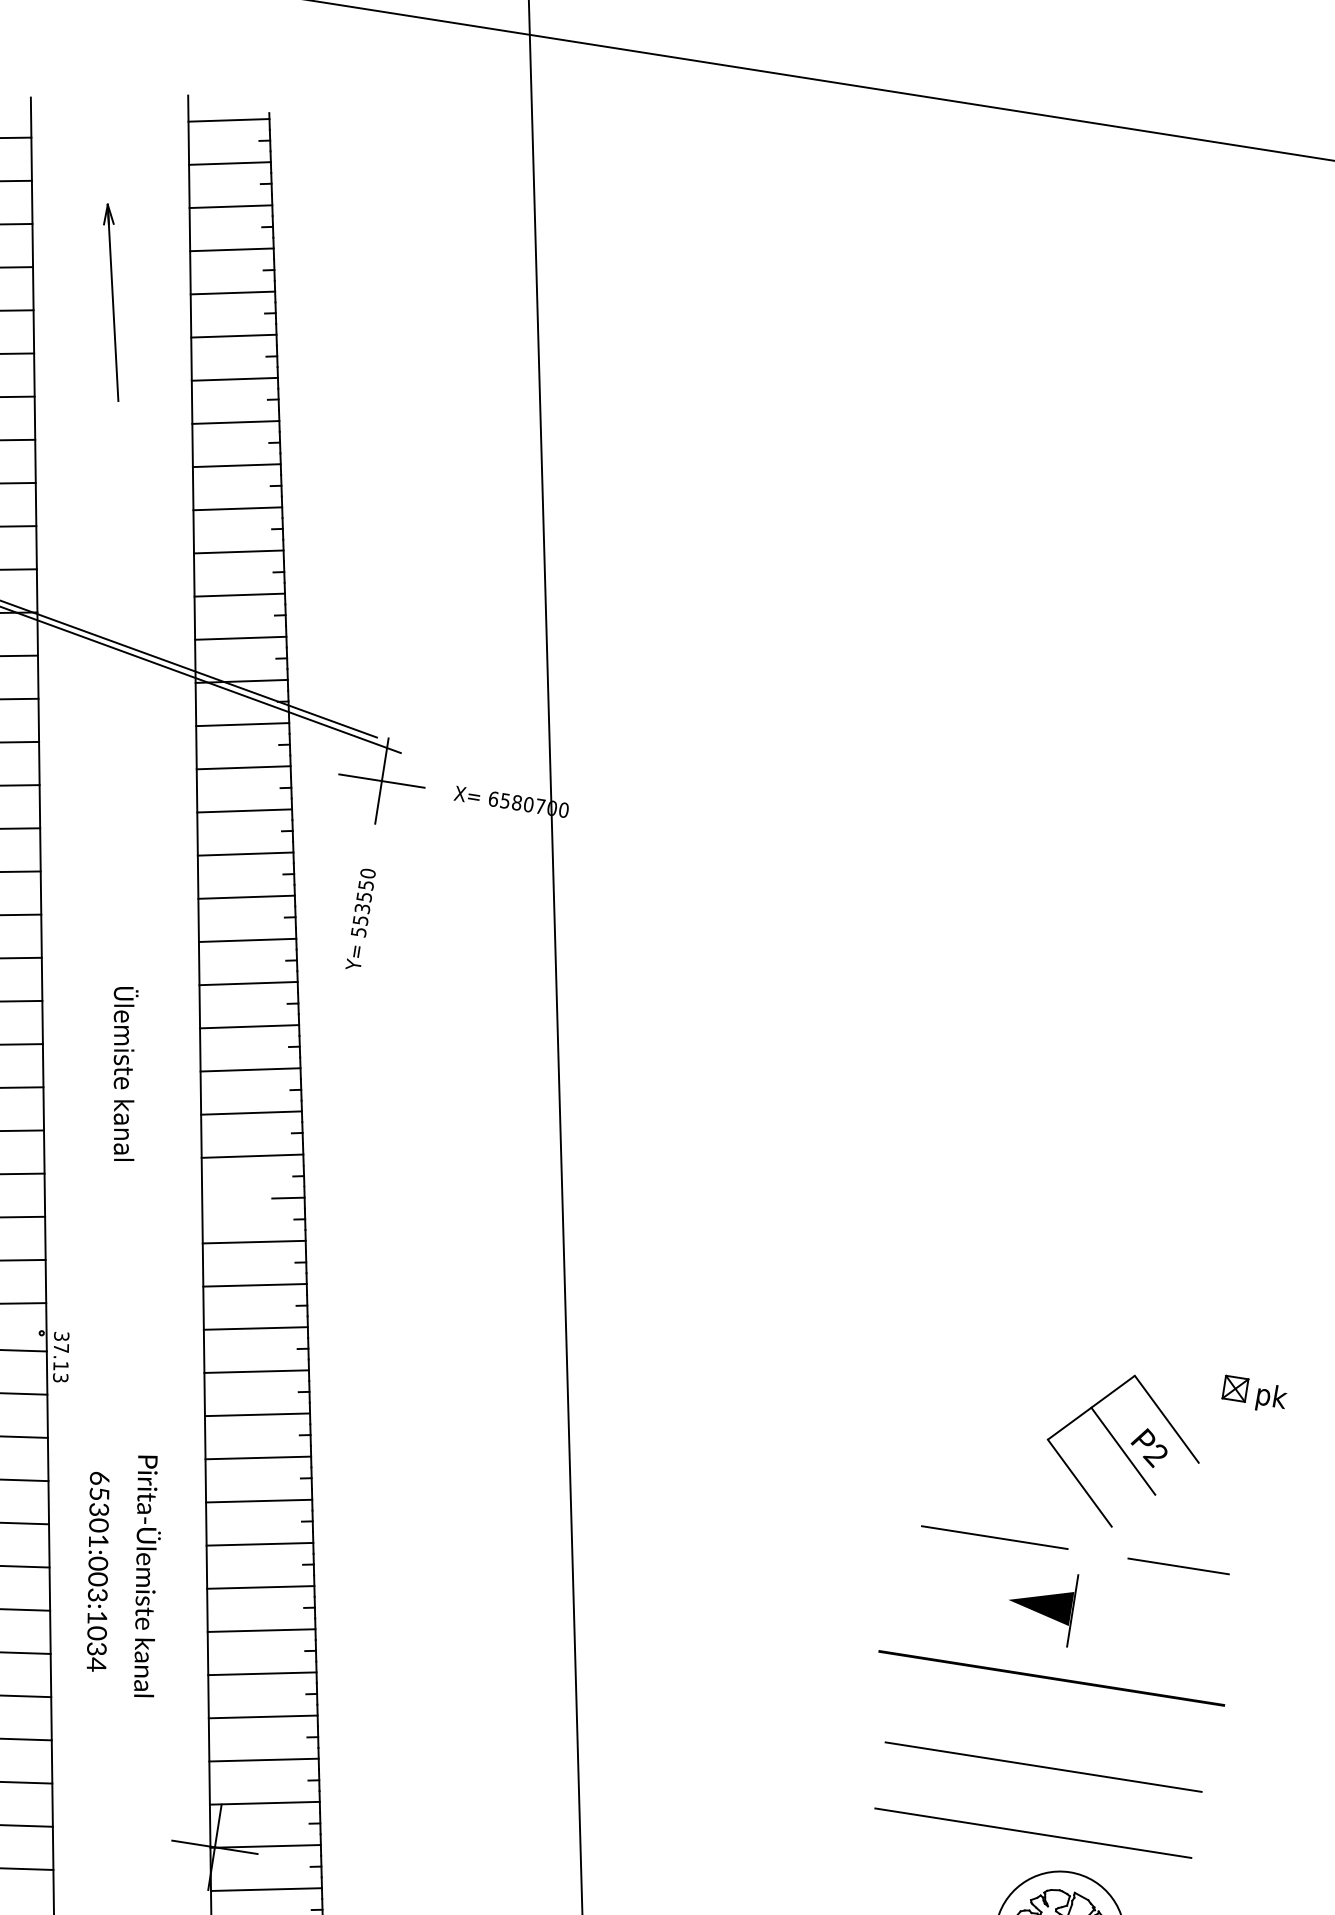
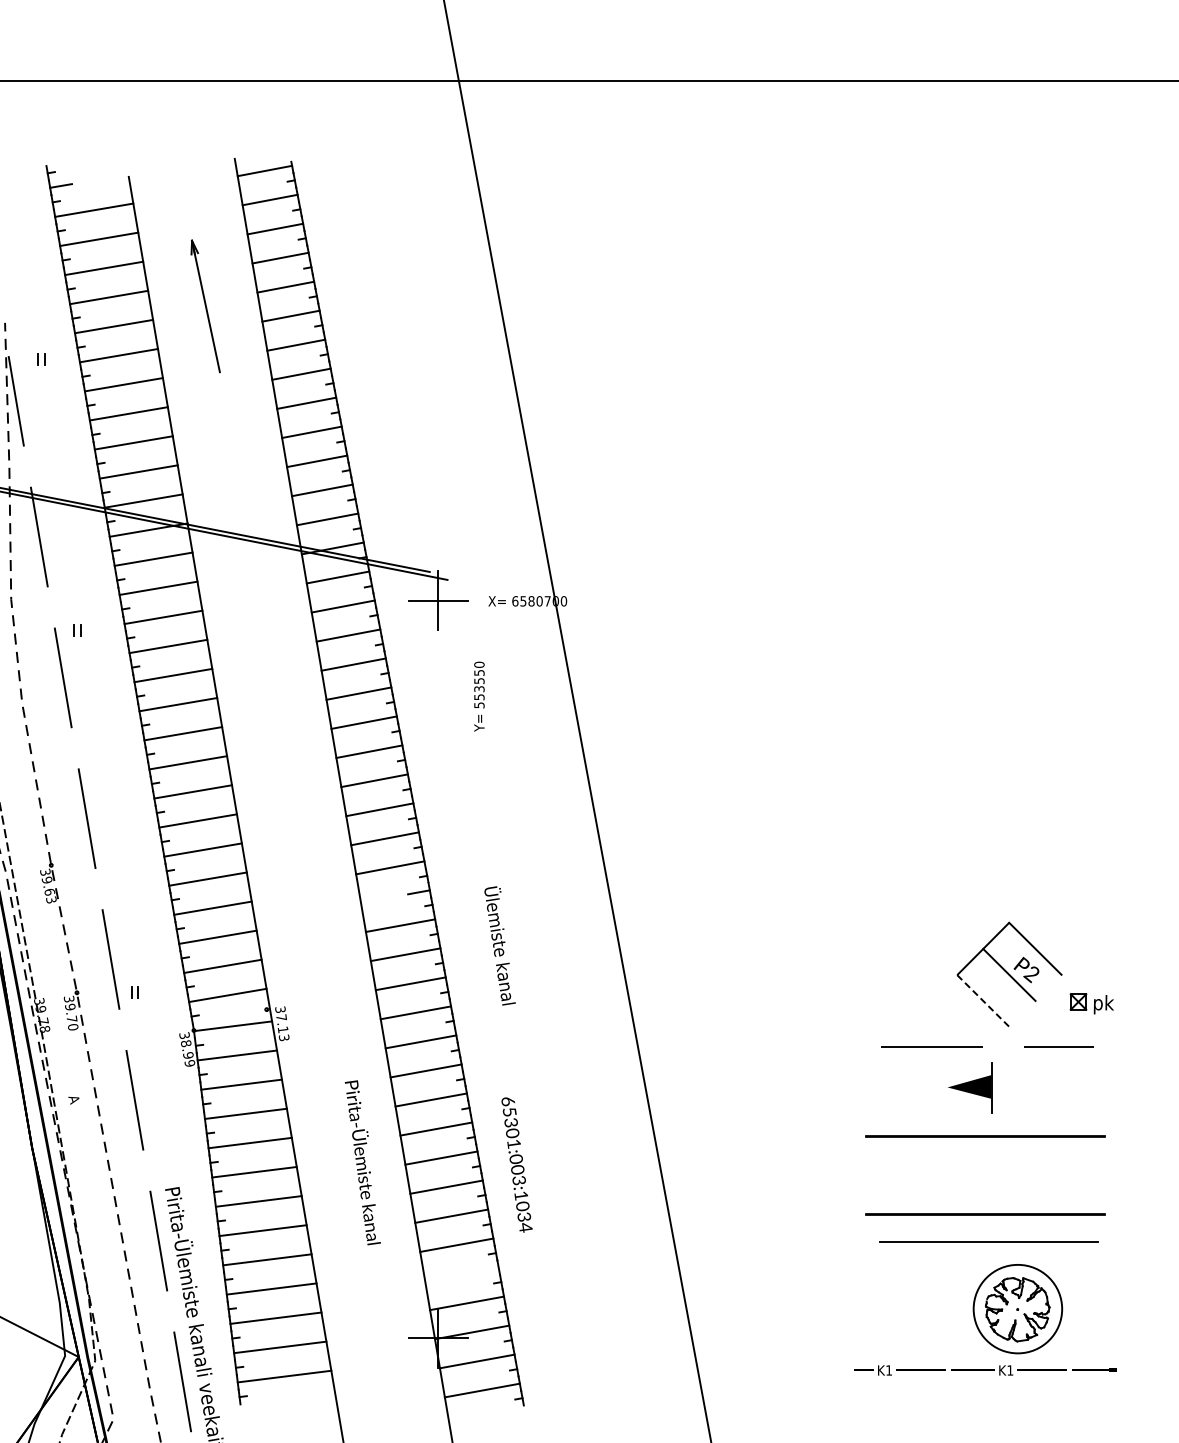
text: (360, 919) -> (479, 696), moved
text: (123, 1073) -> (499, 945), moved
part: (1253, 1393) -> (1091, 1003), moved
line: (1079, 1483) -> (983, 1001), solid -> dashed
text: (97, 1571) -> (516, 1164), moved
line: (263, 1760) -> (461, 1274), removed
line: (1042, 1766) -> (988, 1196), removed
line: (1034, 1792) -> (985, 1214), added

